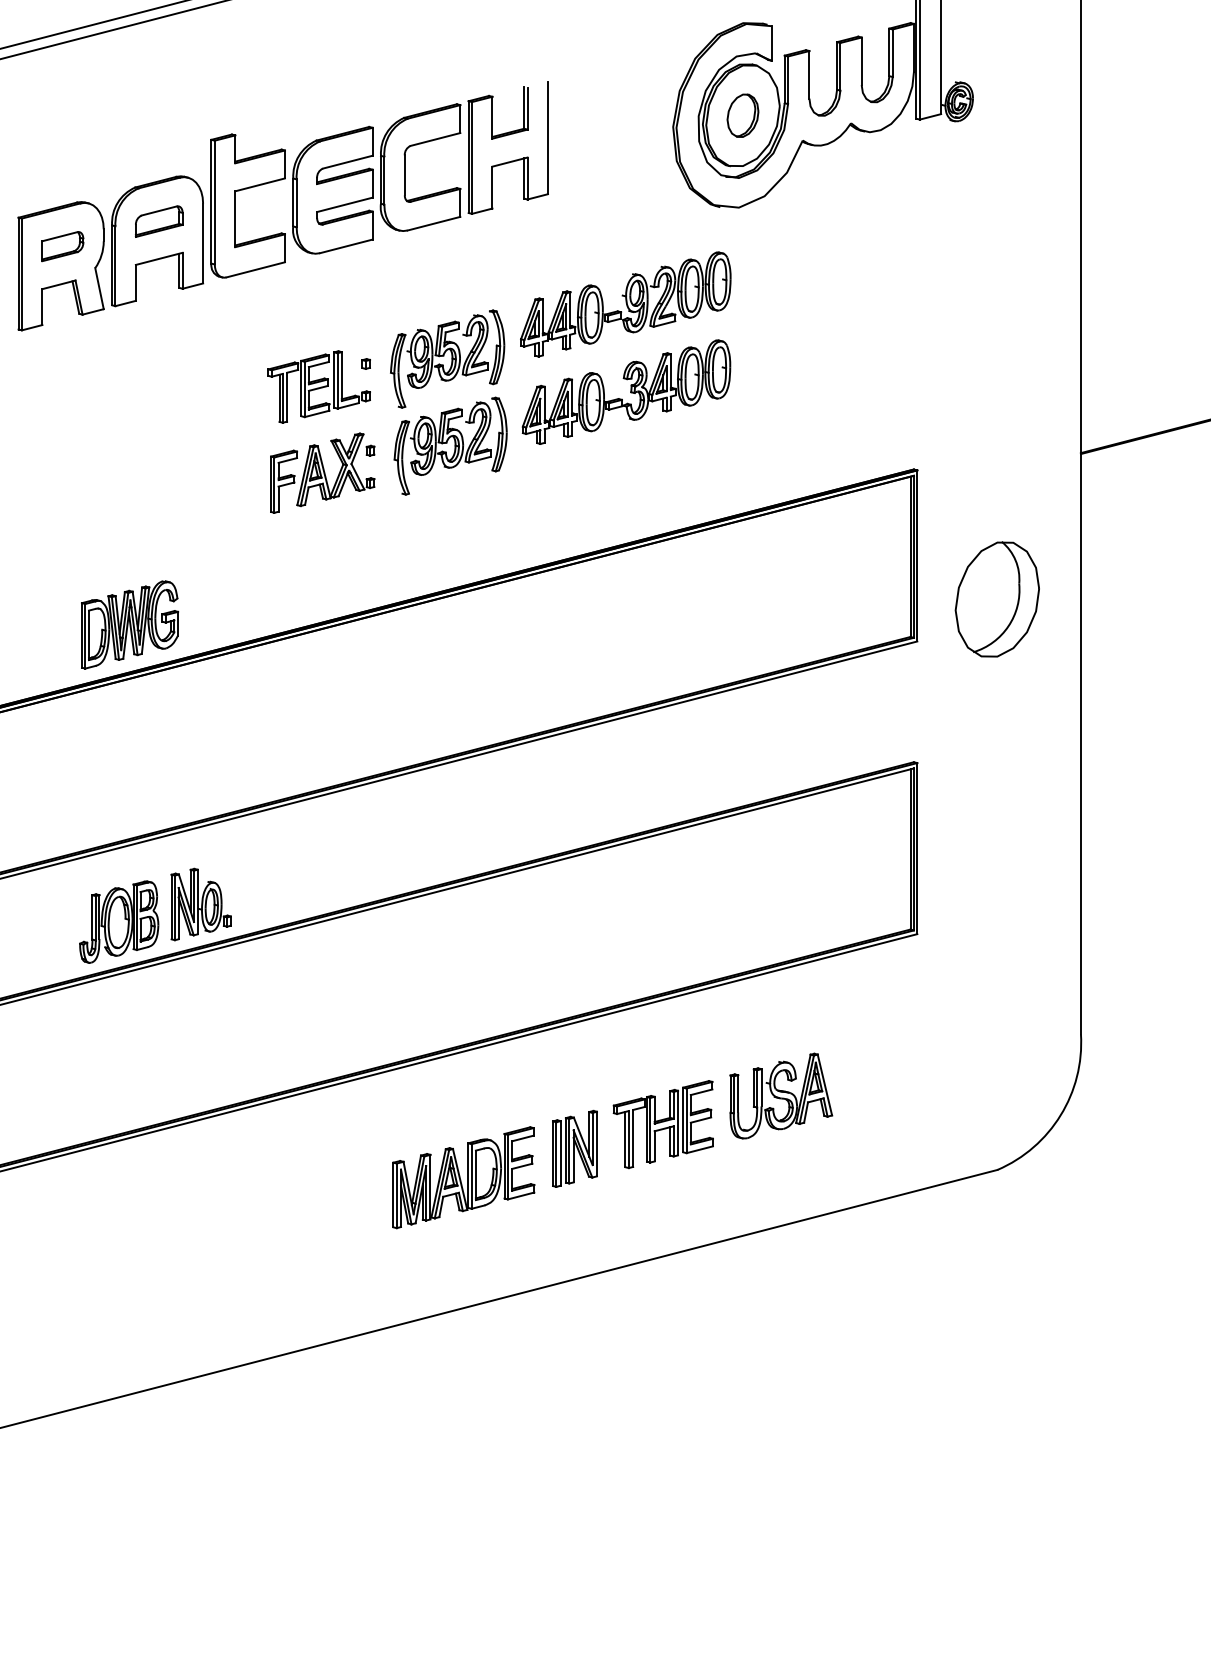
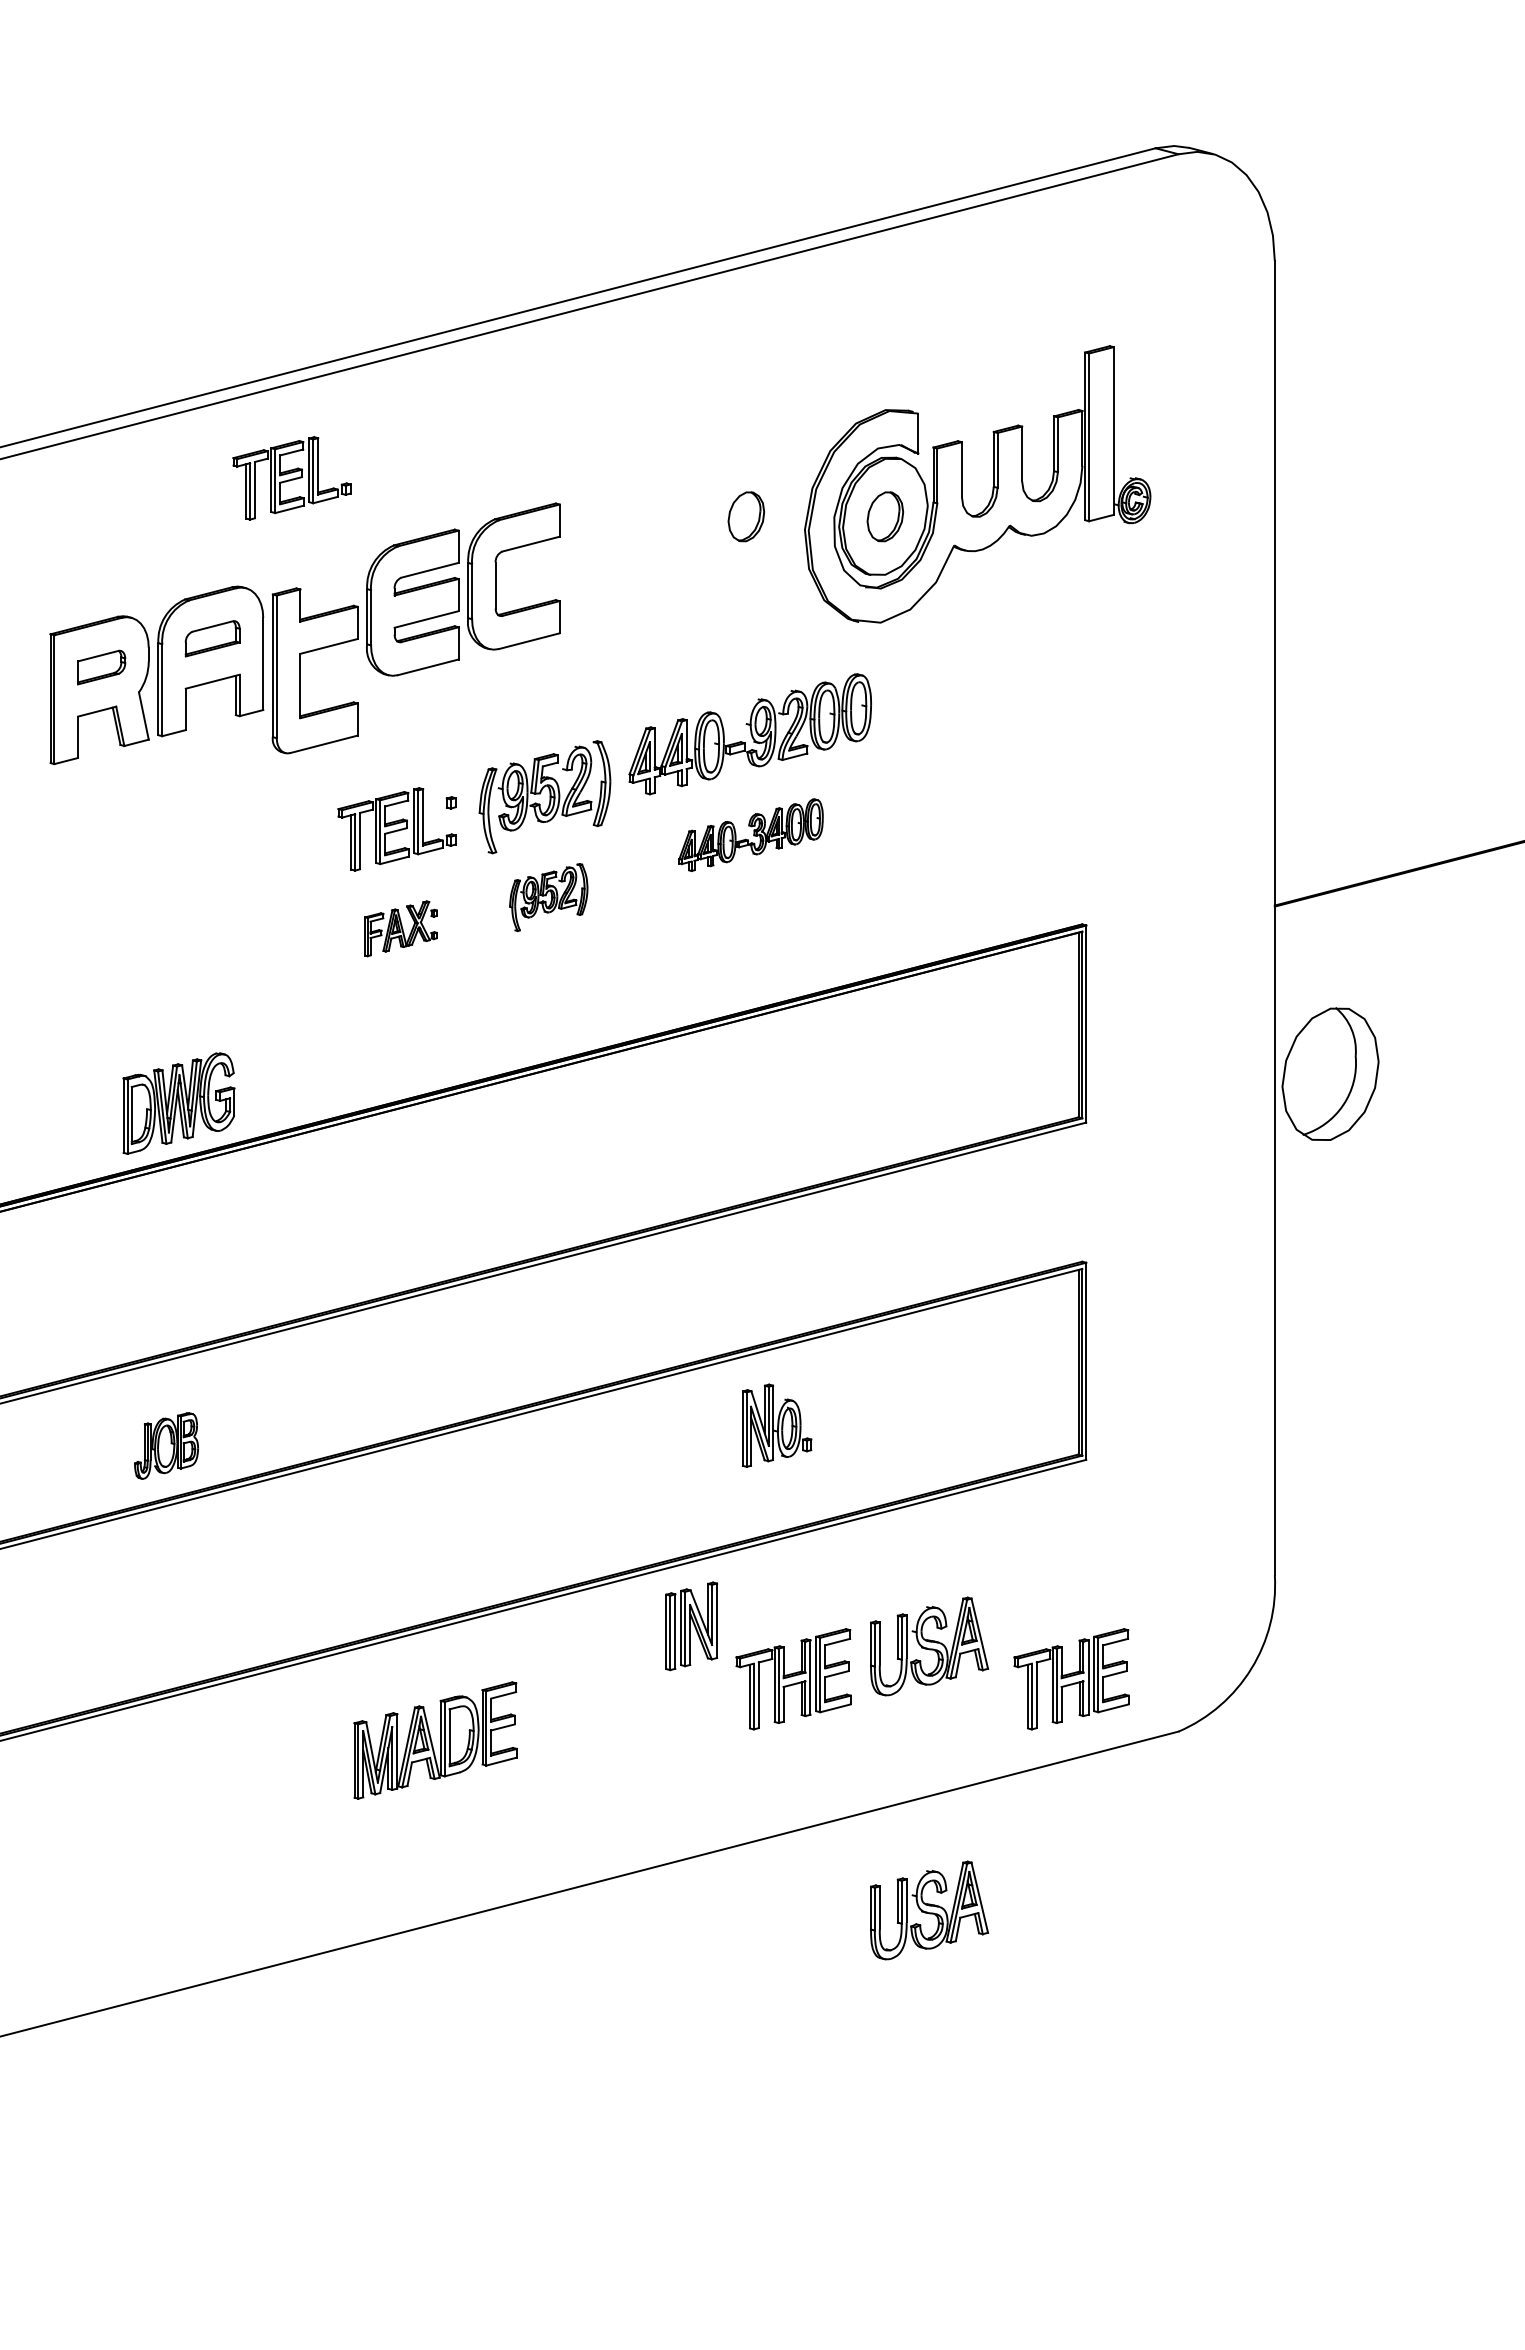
part: (227, 82) -> (291, 478), added
part: (622, 115) -> (746, 516), added
part: (506, 136) -> (612, 540), removed
part: (235, 205) -> (300, 670), moved
part: (625, 391) -> (750, 834), size x0.6
part: (450, 446) -> (548, 897), size x0.6
part: (322, 473) -> (400, 928), size x0.6
part: (997, 598) -> (1330, 1073), moved
part: (201, 904) -> (777, 1425), moved
part: (119, 921) -> (166, 1445), size x0.7
part: (904, 1124) -> (1071, 1679), added
part: (574, 1149) -> (691, 1626), moved
part: (463, 1177) -> (435, 1740), moved
part: (781, 1325) -> (929, 1910), added

